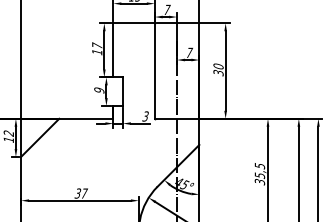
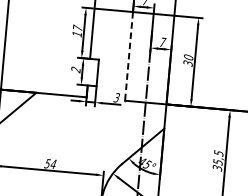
line: (154, 71) -> (128, 56), solid -> dashed
text: (99, 90) -> (76, 69), 9 -> 2
text: (82, 193) -> (51, 164), 37 -> 54

